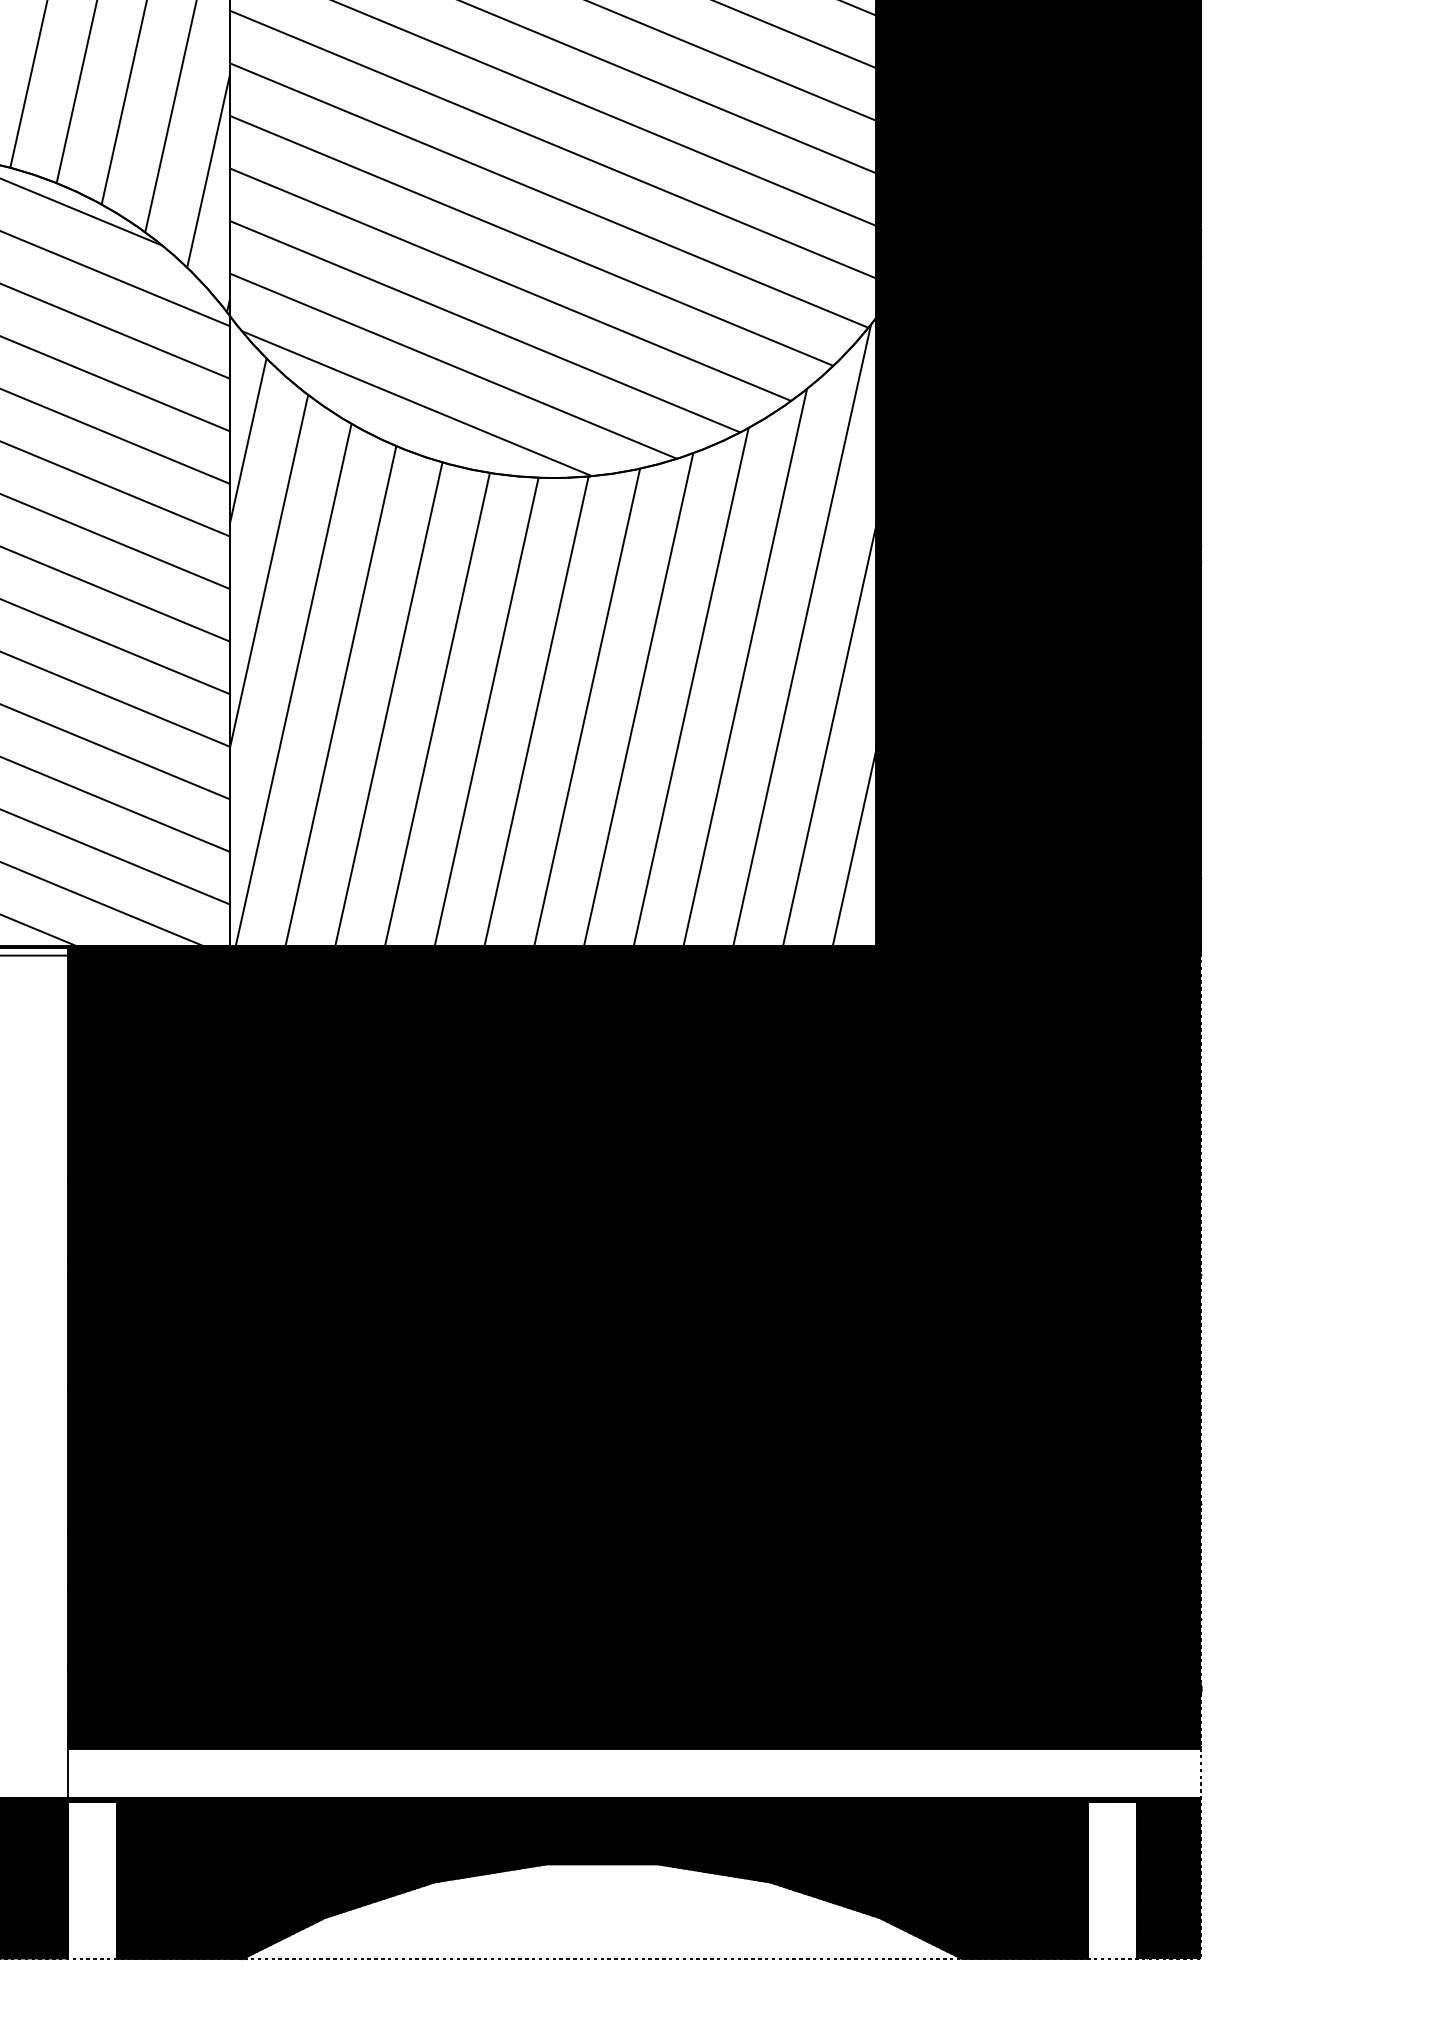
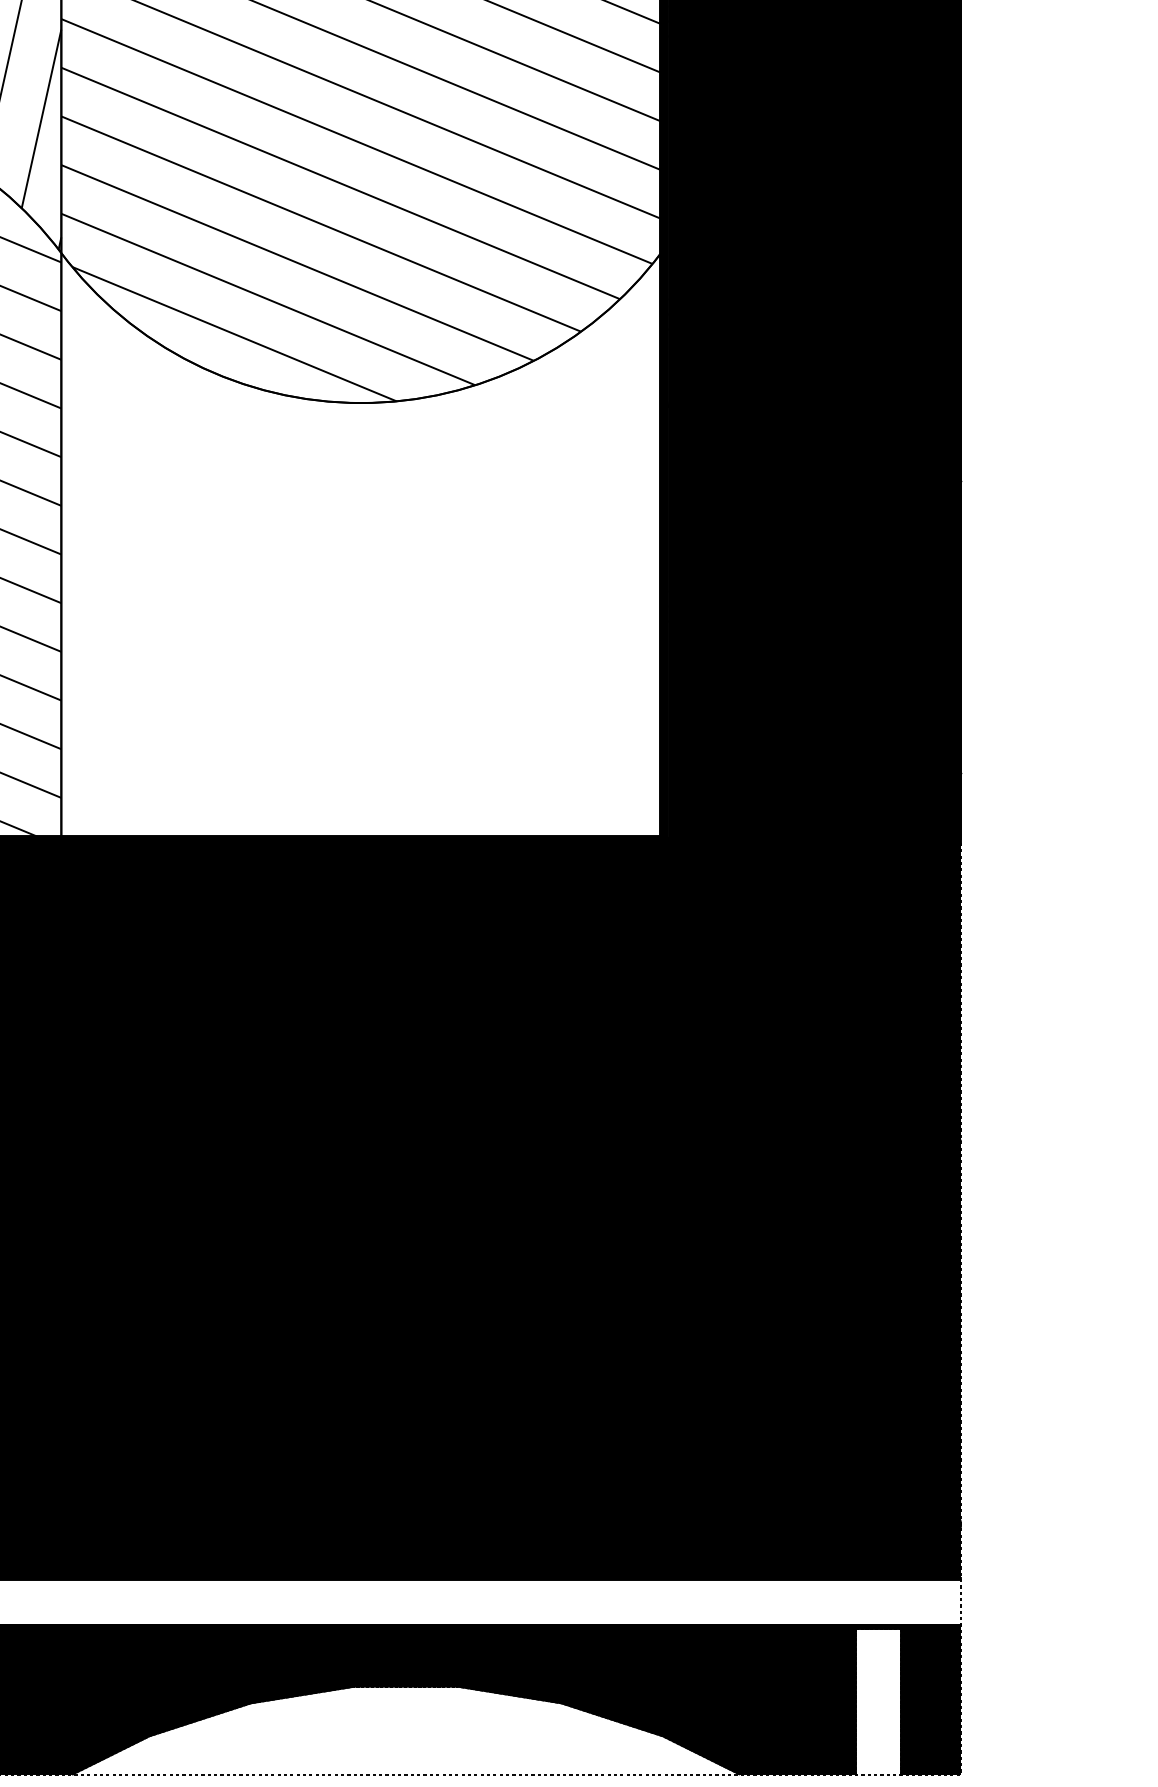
hatch: (553, 639) -> (360, 552), removed

